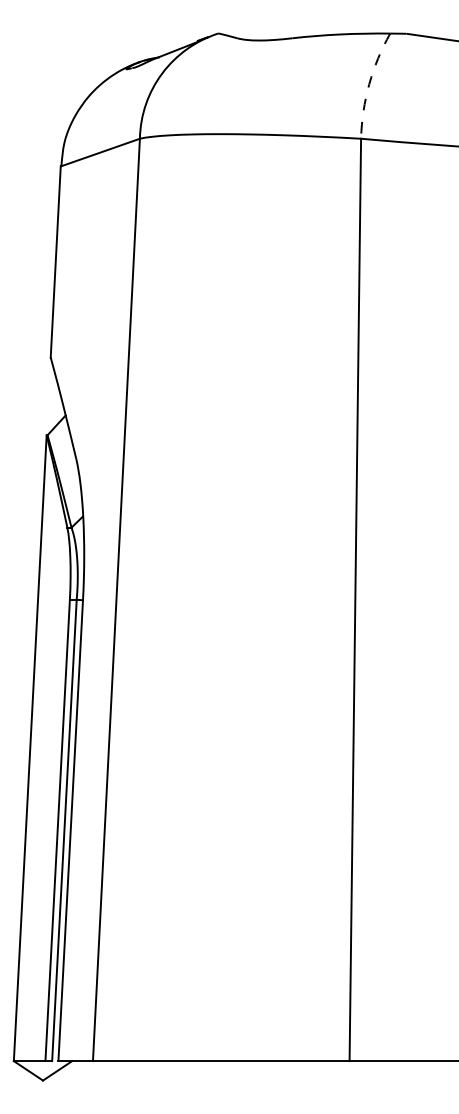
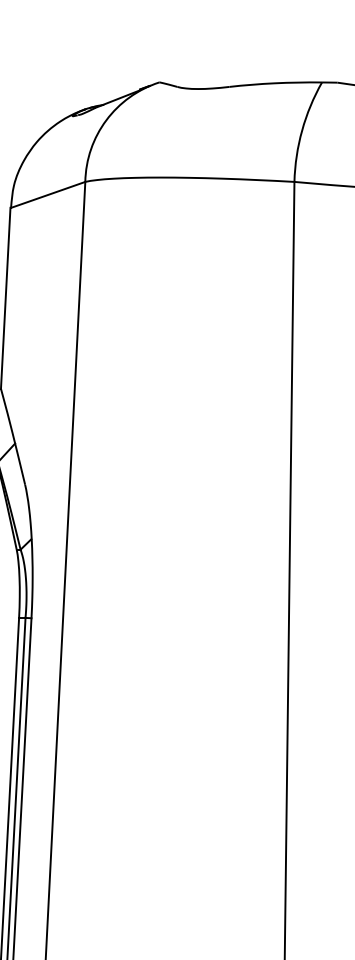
arc: (369, 84) -> (302, 130), dashed -> solid

